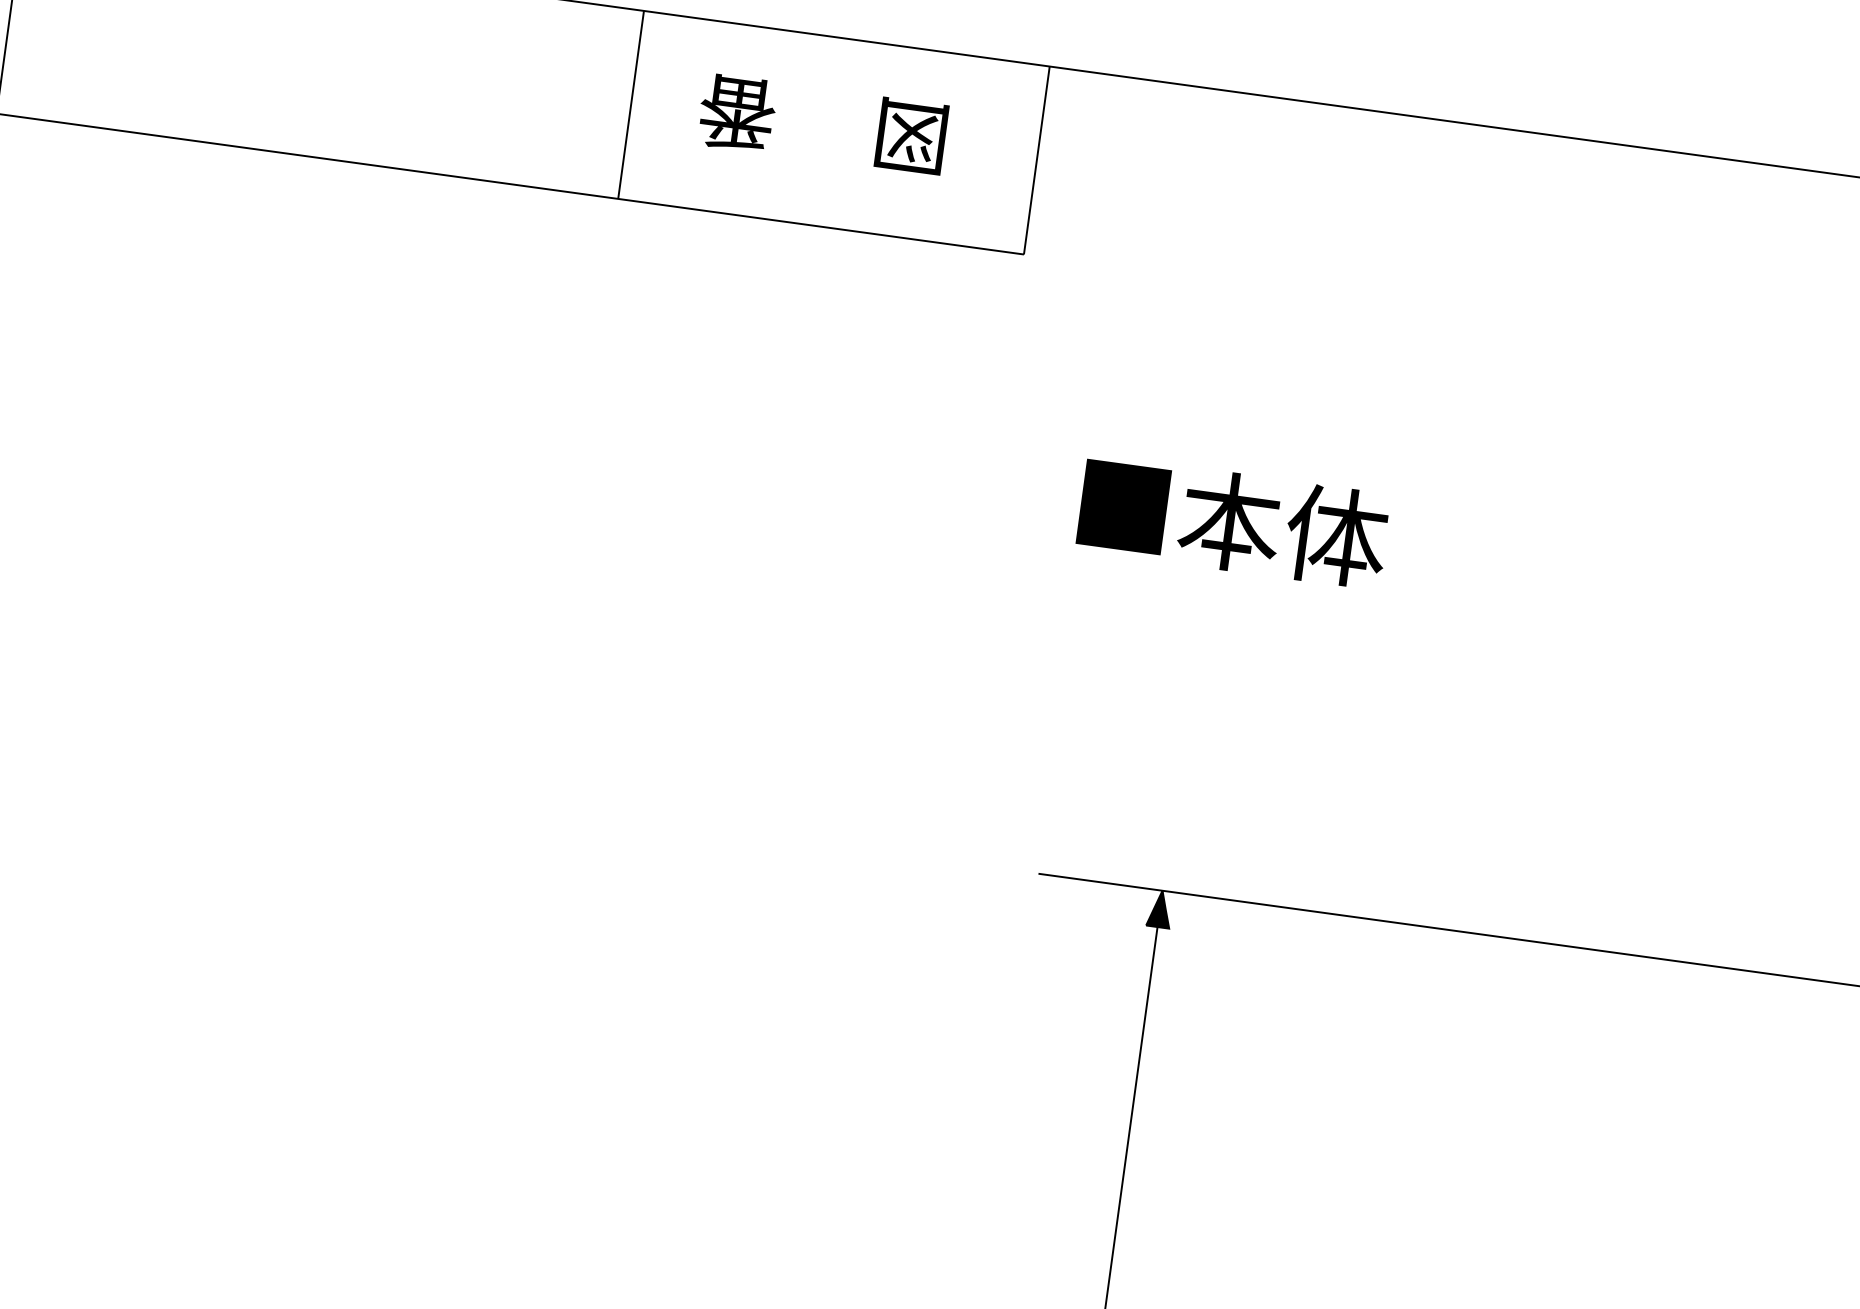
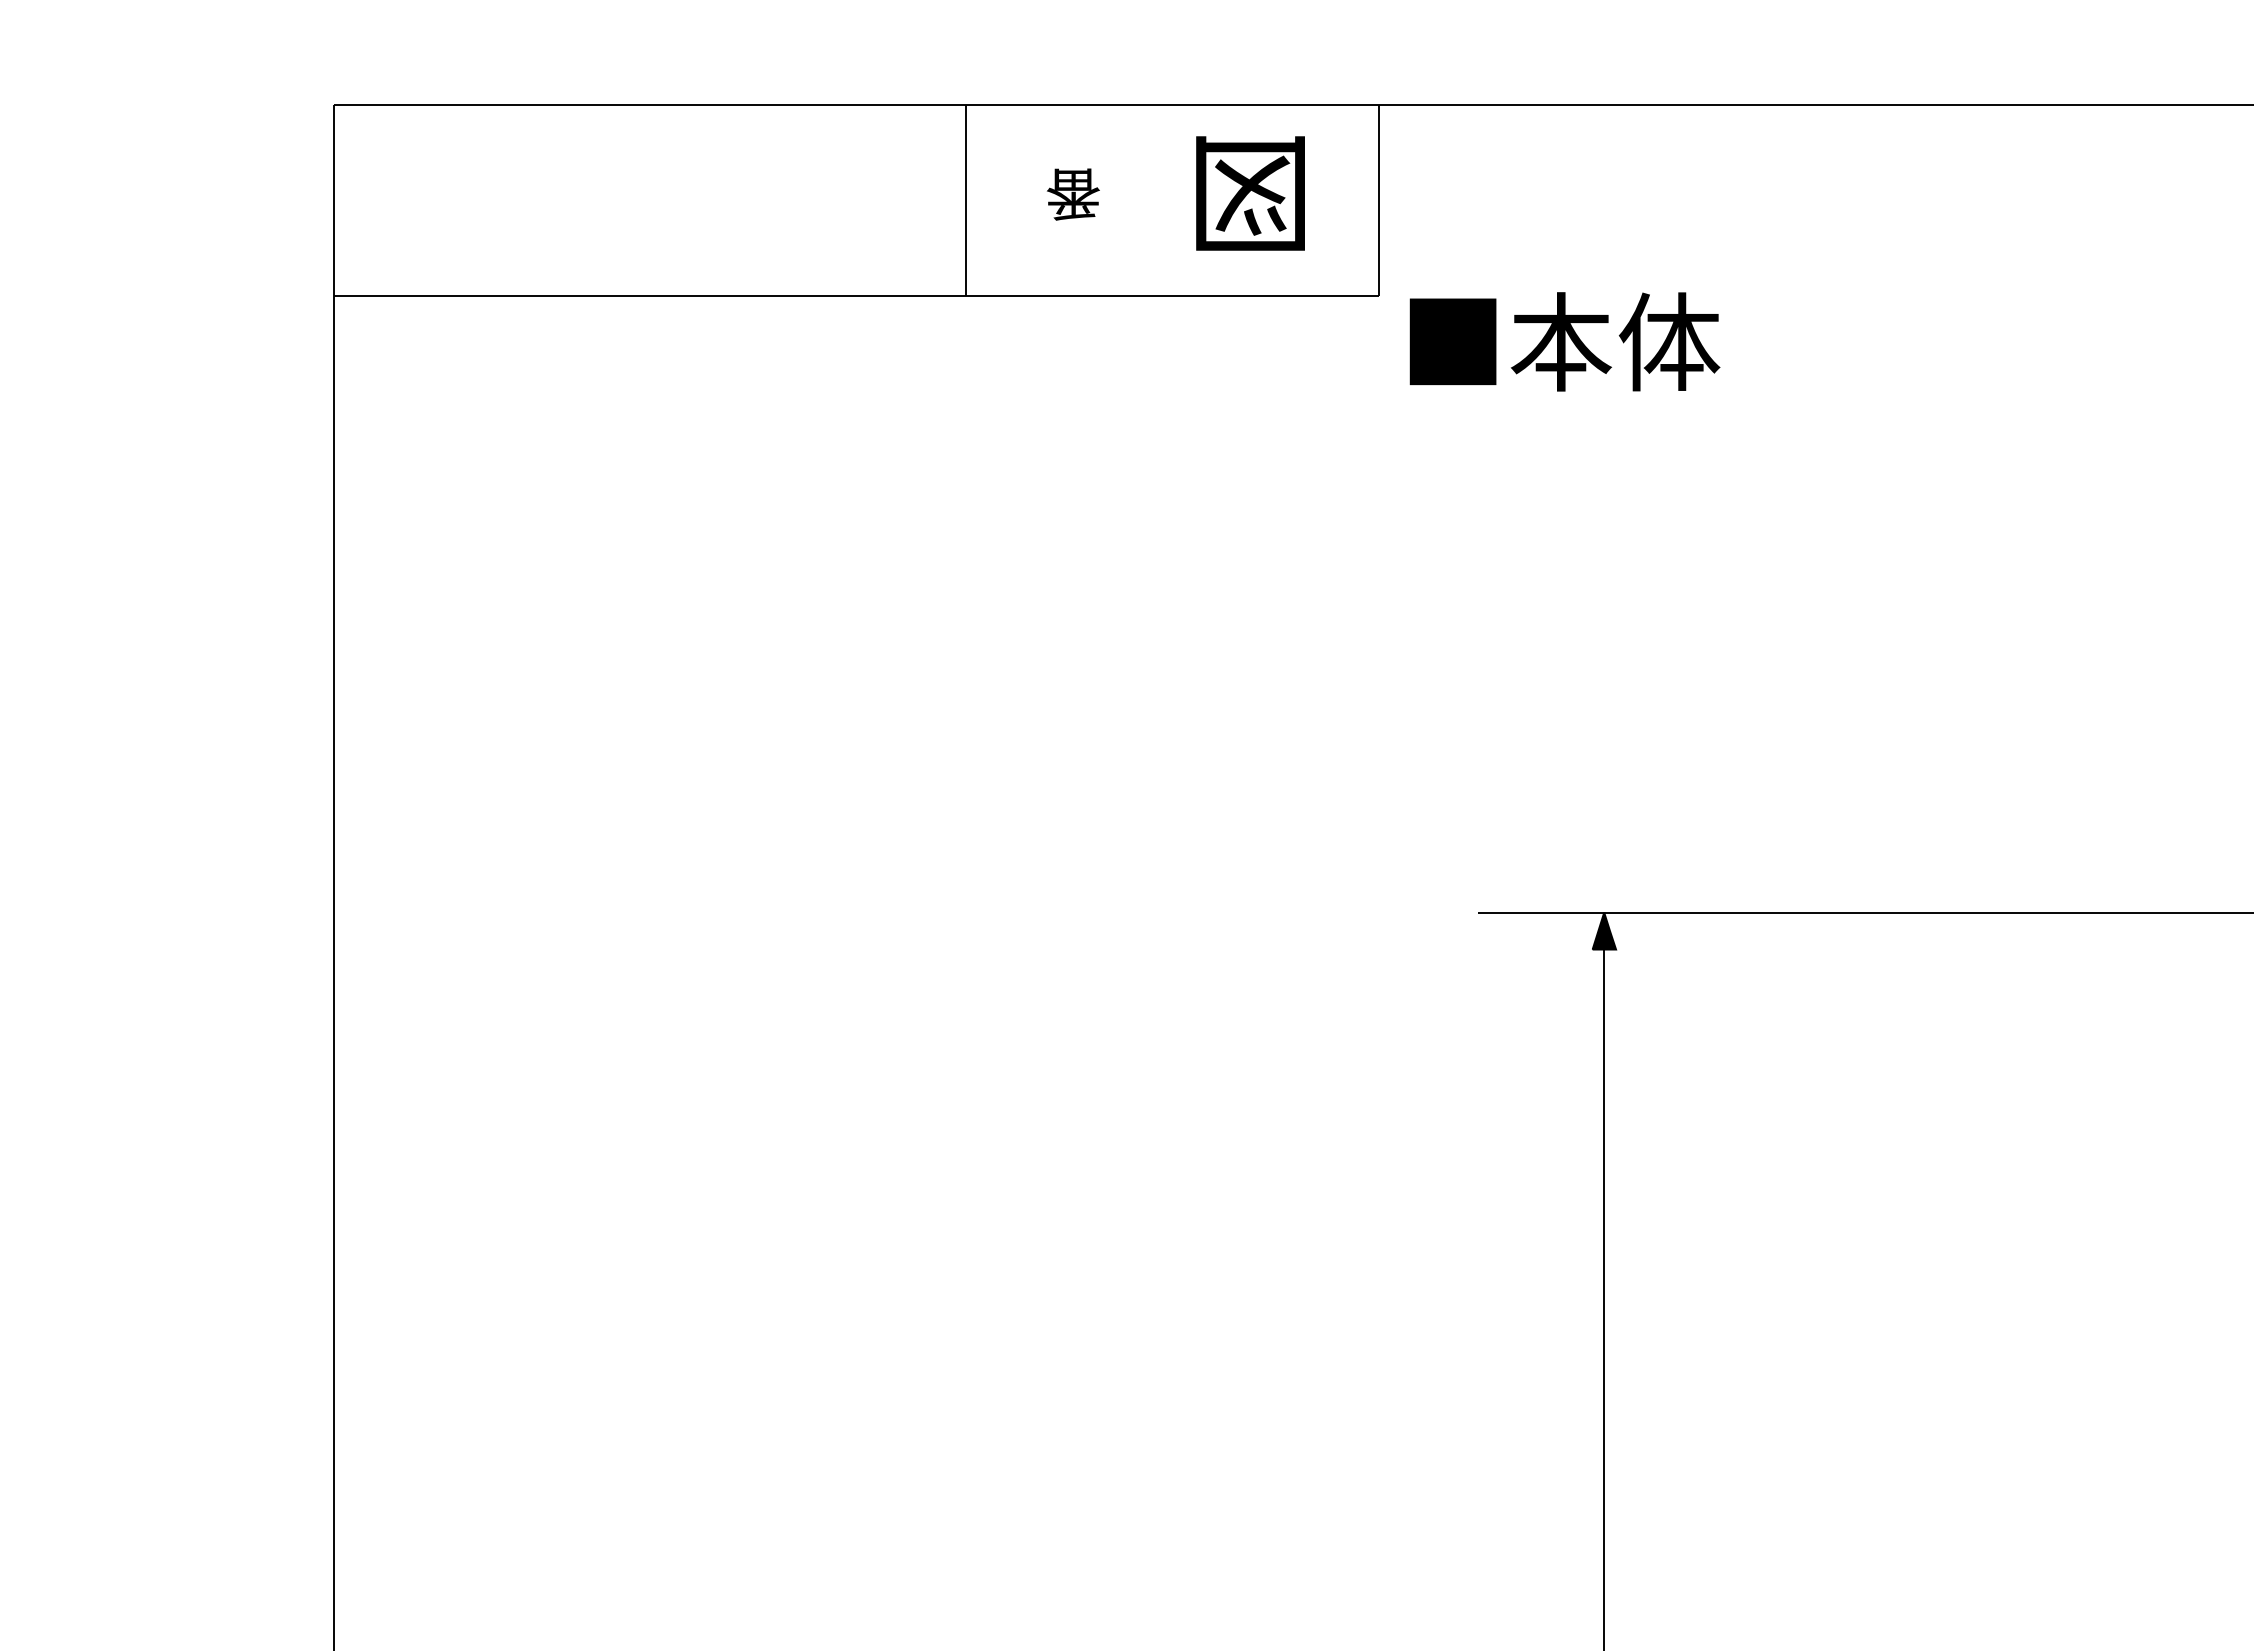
part: (737, 113) -> (1073, 194), size x0.7
part: (911, 136) -> (1250, 193), size x1.6
text: (1233, 521) -> (1564, 341), moved

